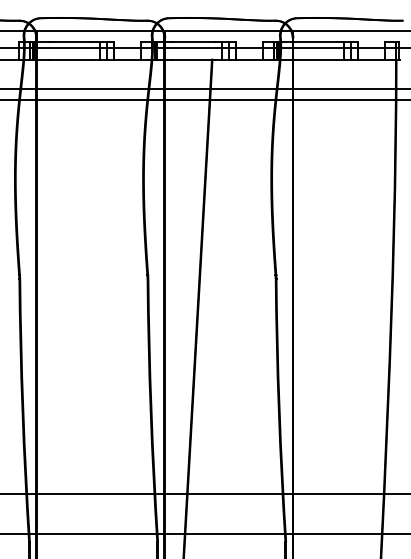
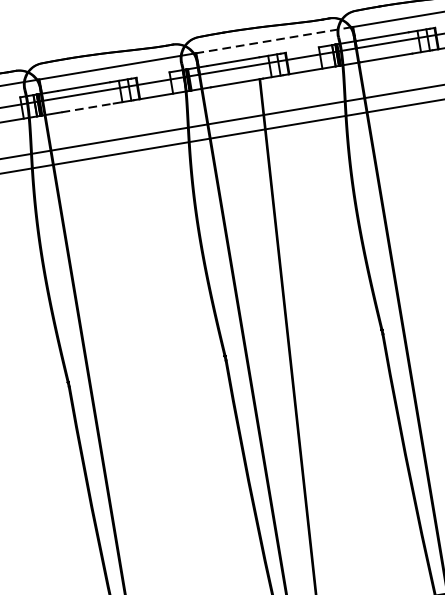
line: (229, 30) -> (274, 39), solid -> dashed
line: (72, 59) -> (88, 107), solid -> dashed

